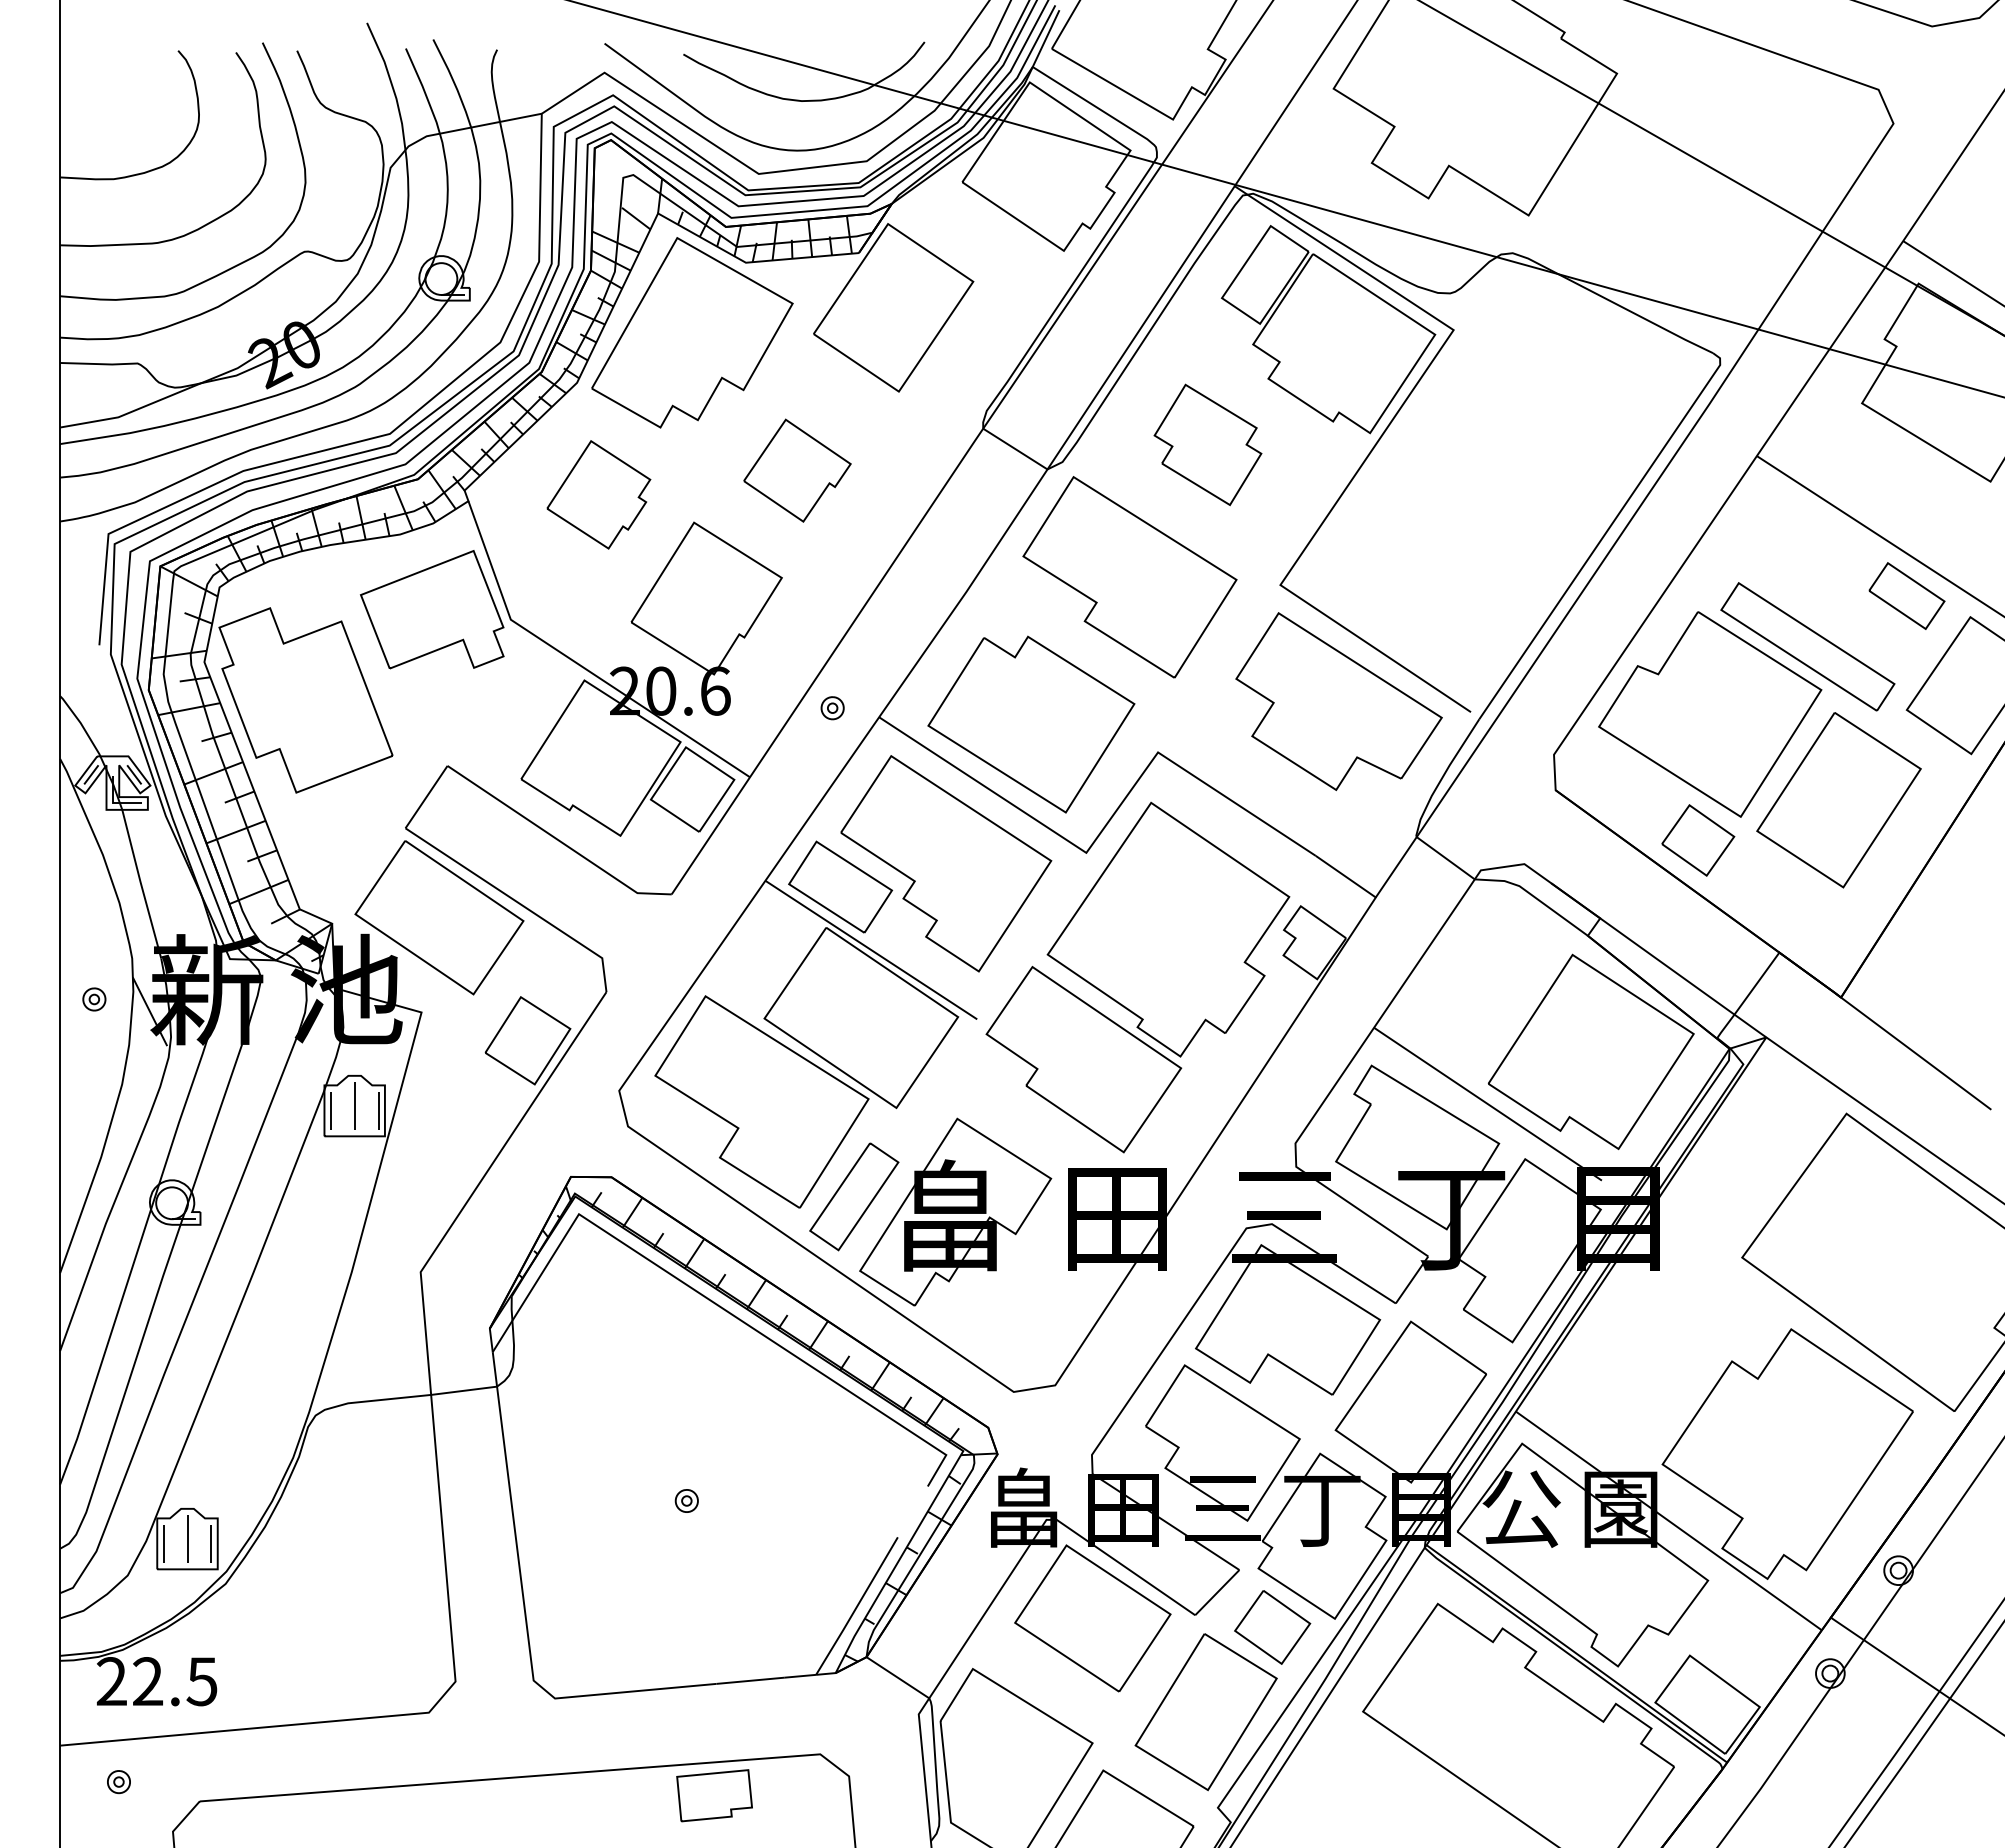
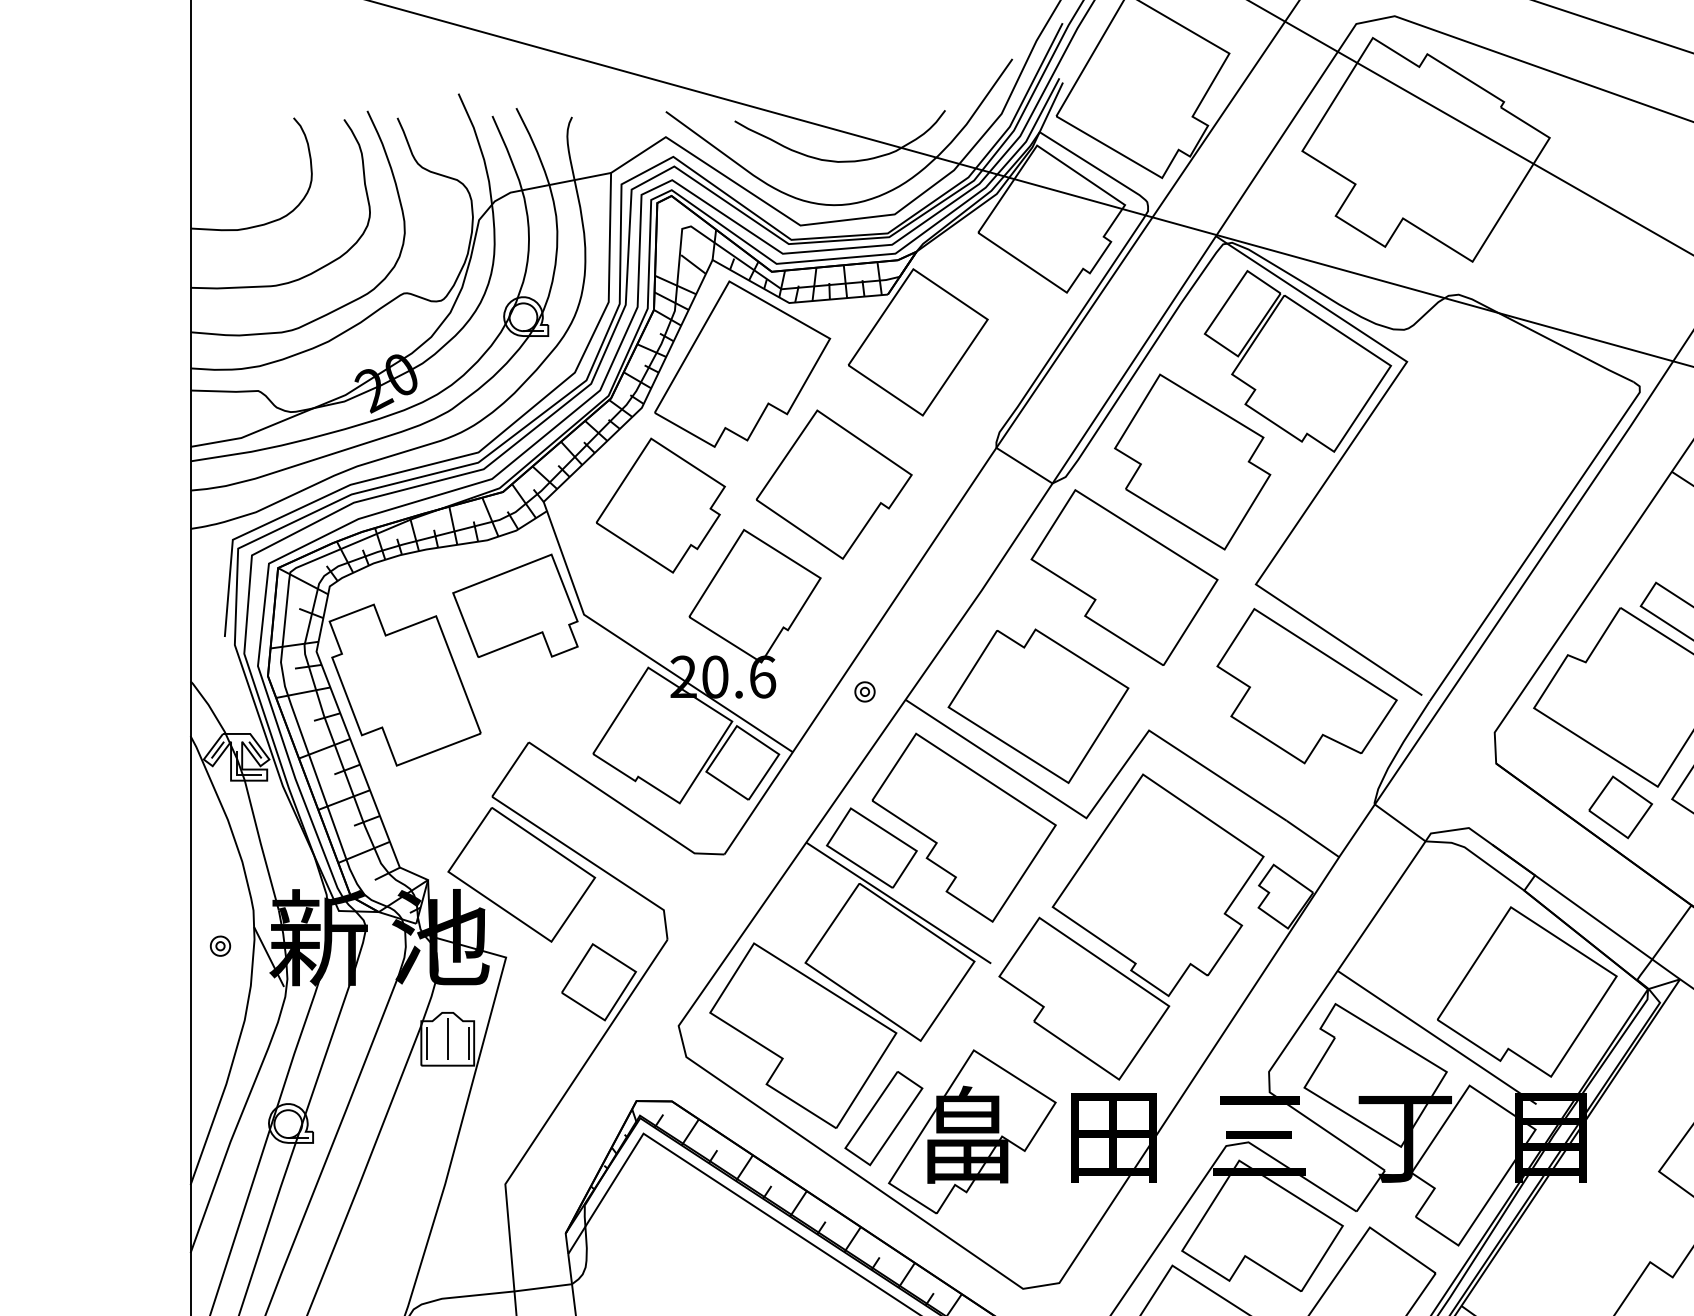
part: (1207, 444) -> (1192, 461), size x1.67
part: (797, 470) -> (834, 484), size x1.67
part: (598, 494) -> (660, 505), size x1.43

